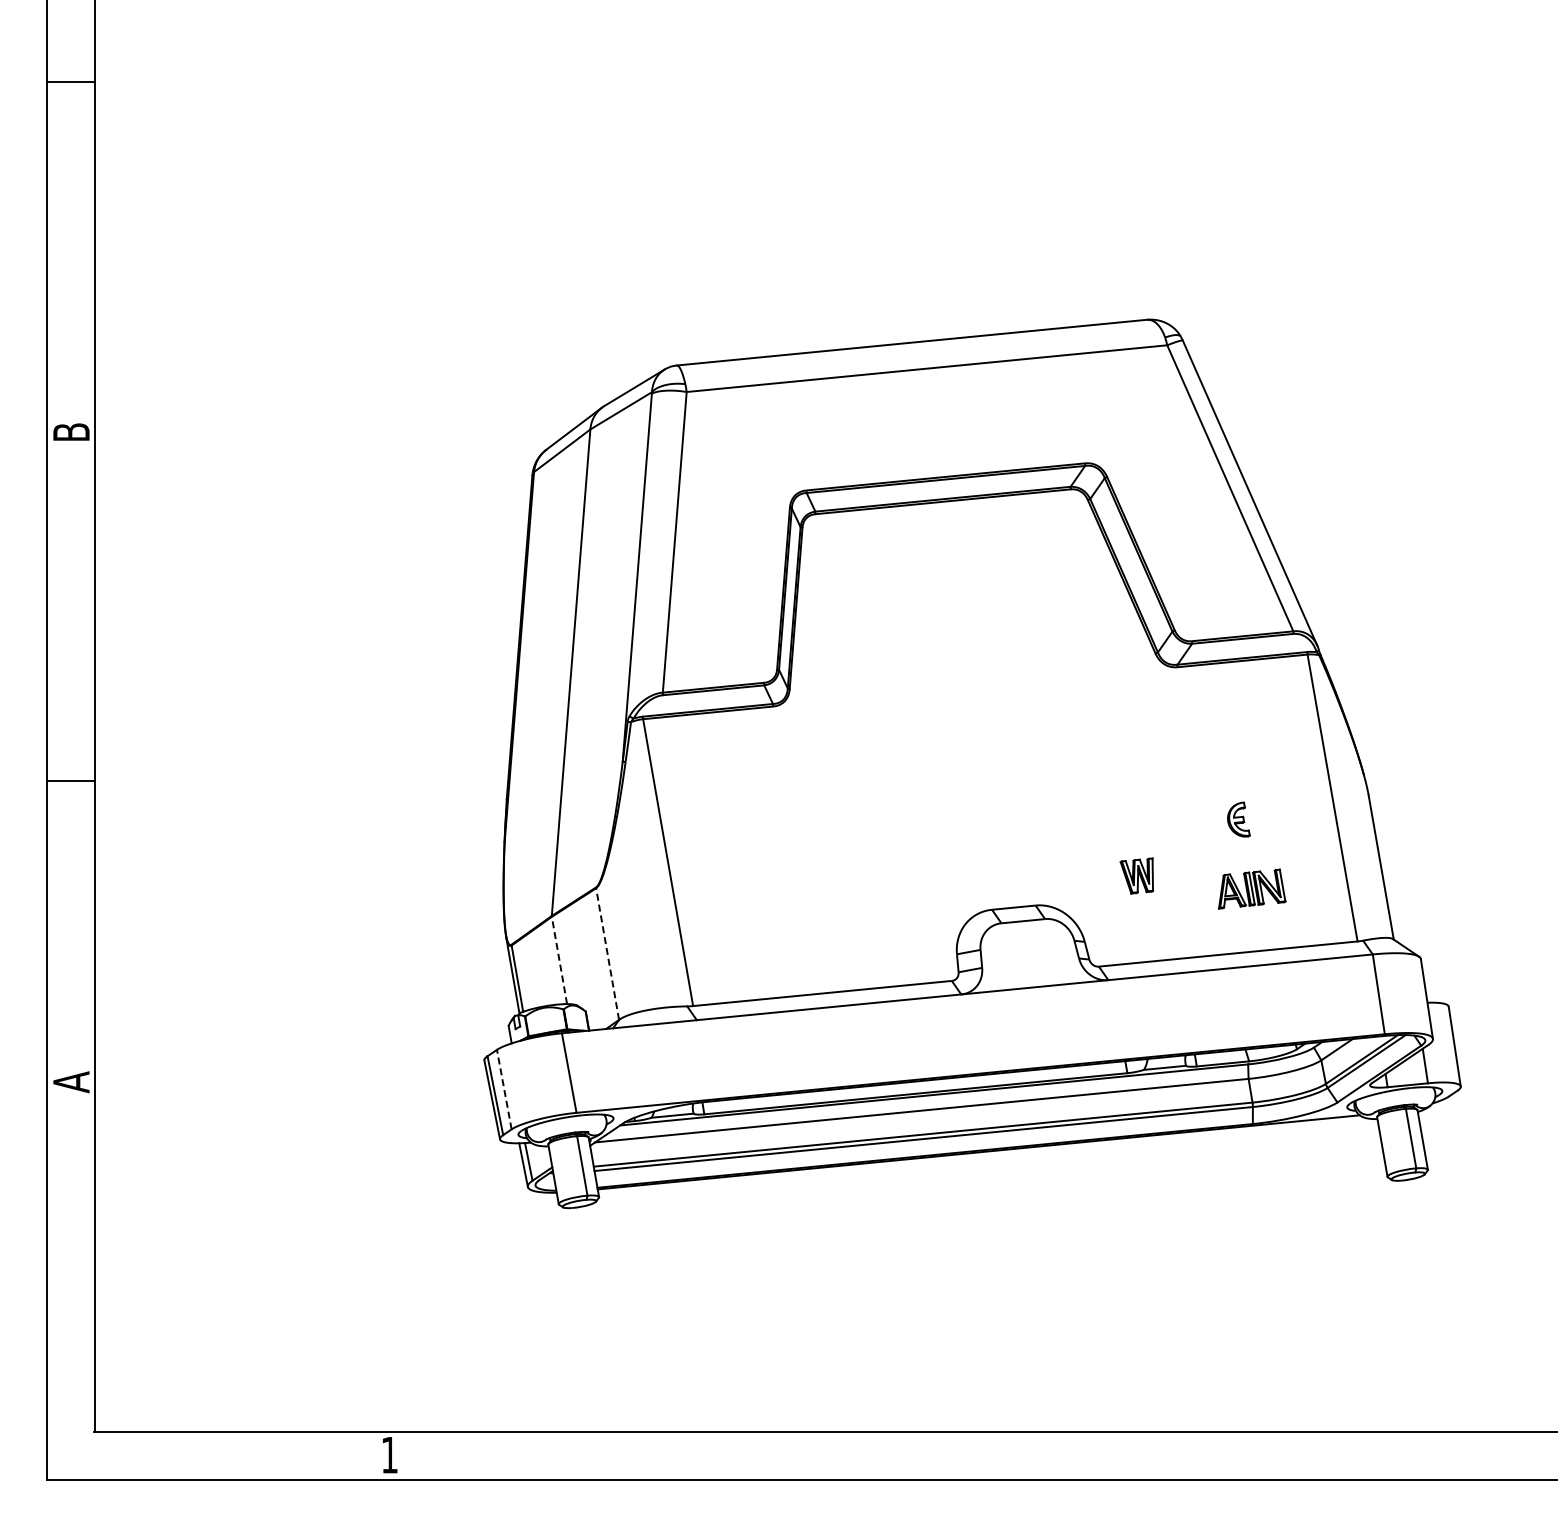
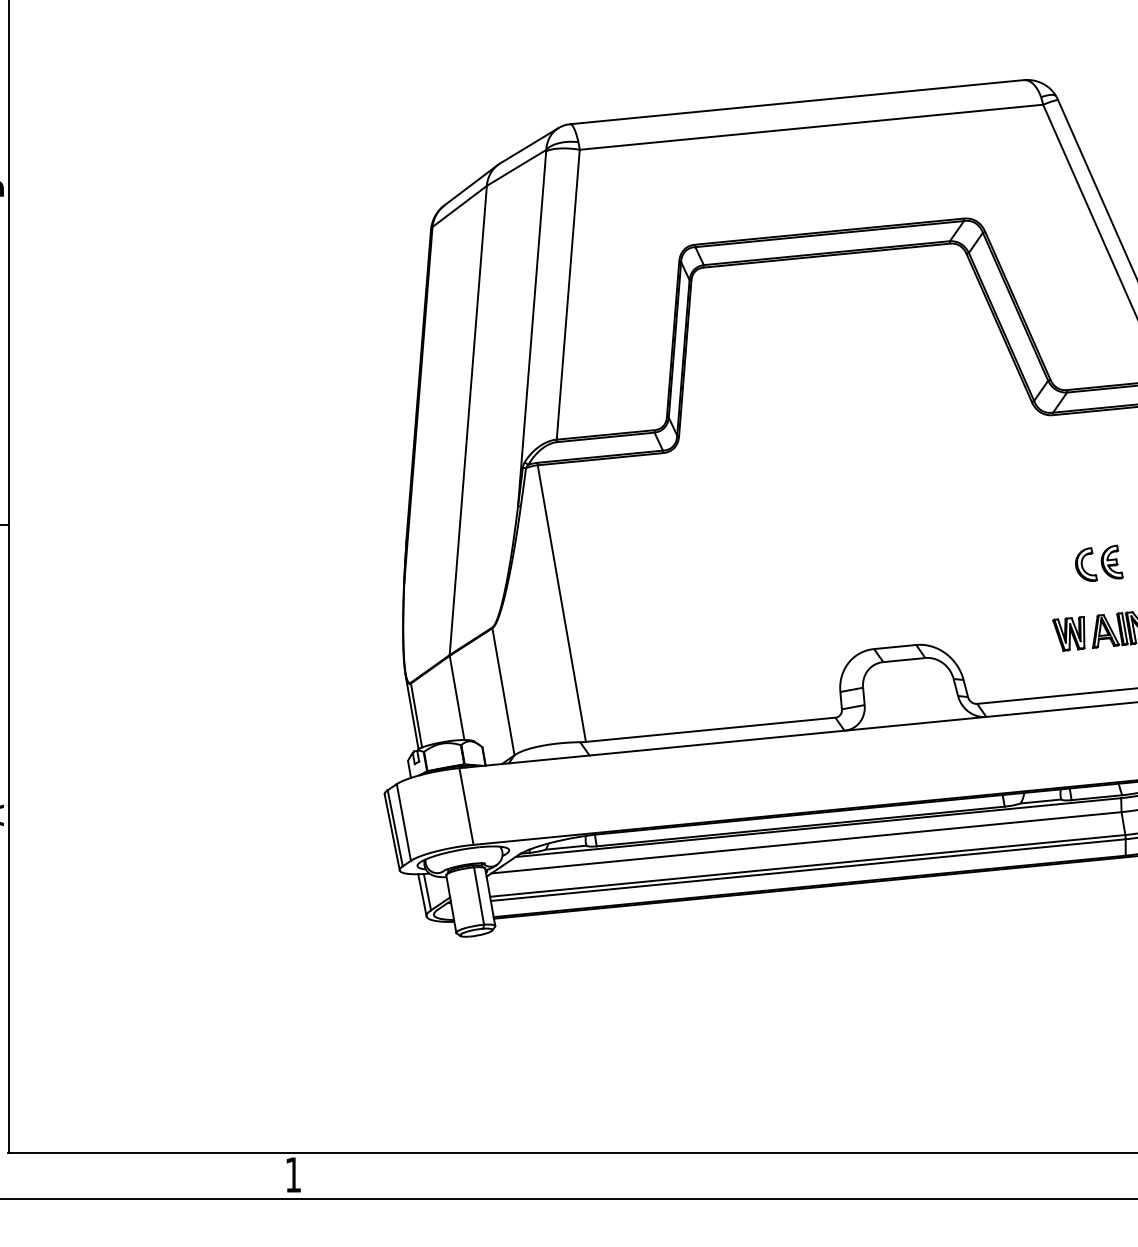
part: (1212, 822) -> (1086, 564), added
part: (1136, 875) -> (1068, 633), moved
line: (607, 954) -> (503, 692), dashed -> solid
line: (559, 959) -> (457, 697), dashed -> solid
line: (504, 1089) -> (404, 822), dashed -> solid

